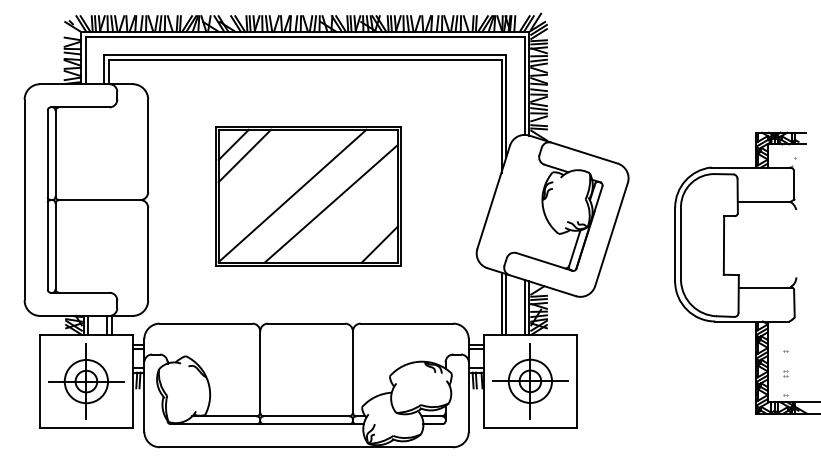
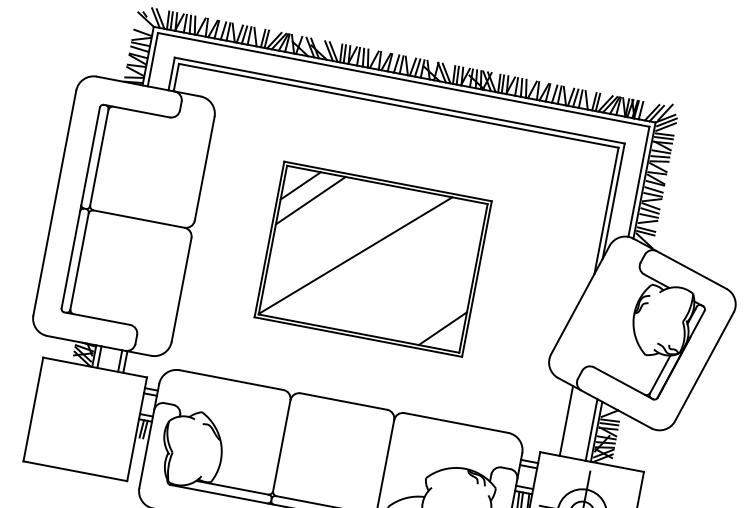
line: (330, 203) -> (396, 272), removed
line: (506, 304) -> (571, 422), removed
part: (86, 381) -> (85, 419), removed

